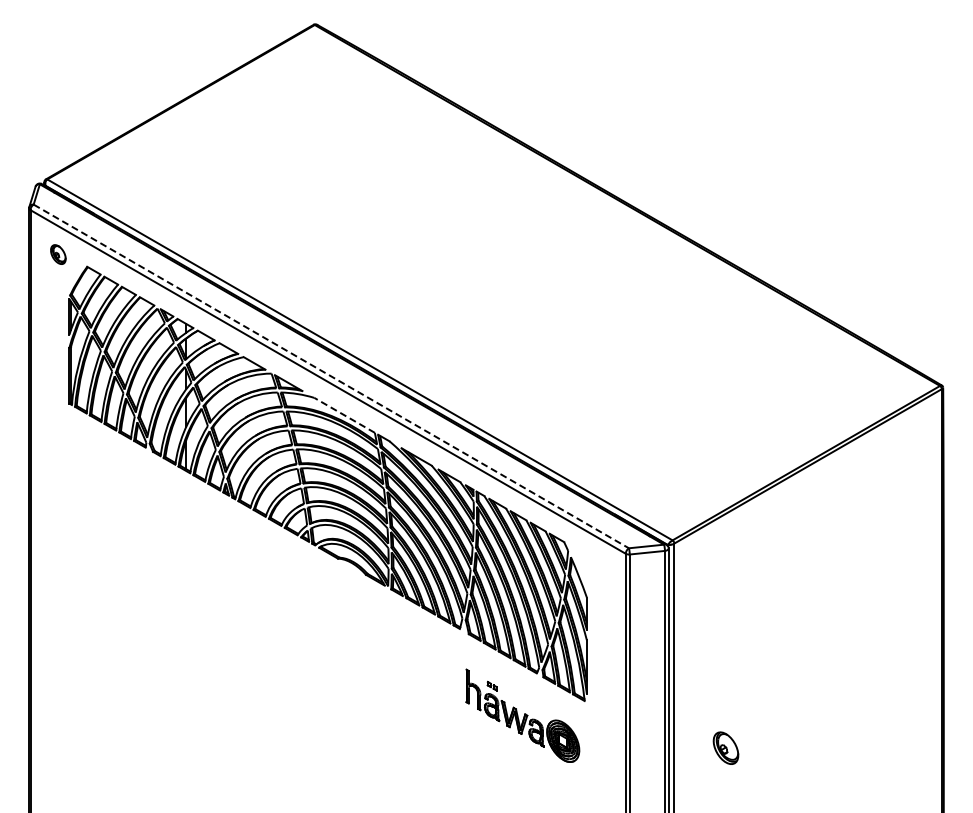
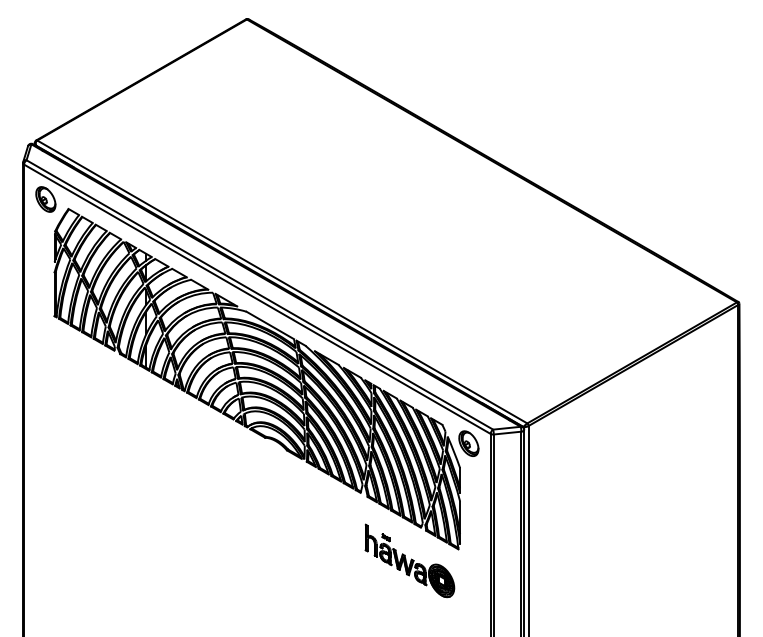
part: (58, 254) -> (46, 199), size x1.67
line: (331, 376) -> (260, 294), dashed -> solid
line: (344, 415) -> (270, 325), dashed -> solid
part: (725, 747) -> (468, 443), moved

